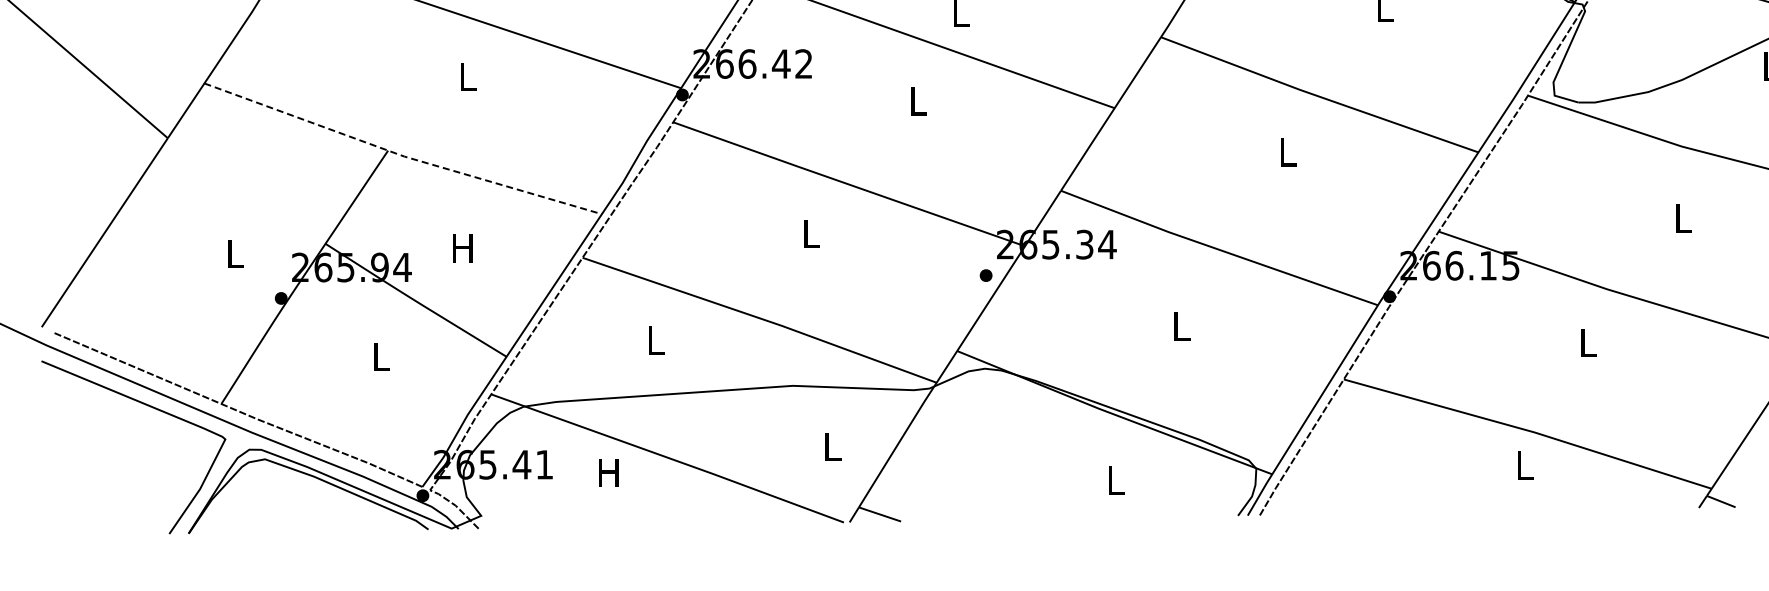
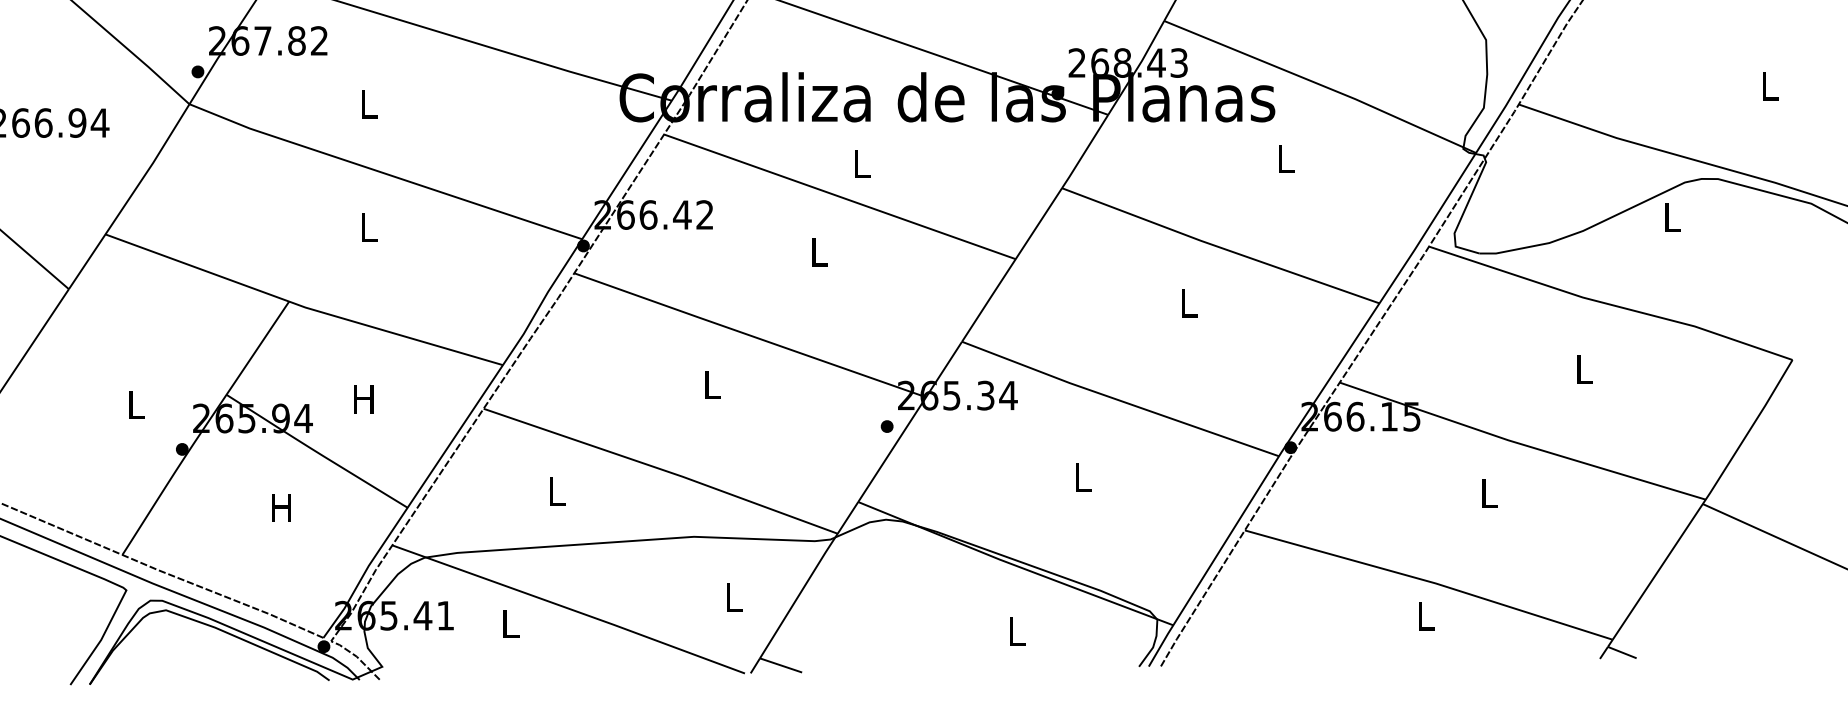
line: (401, 155) -> (302, 306), dashed -> solid
text: (380, 356) -> (281, 507), L -> H
text: (608, 472) -> (509, 623), H -> L

